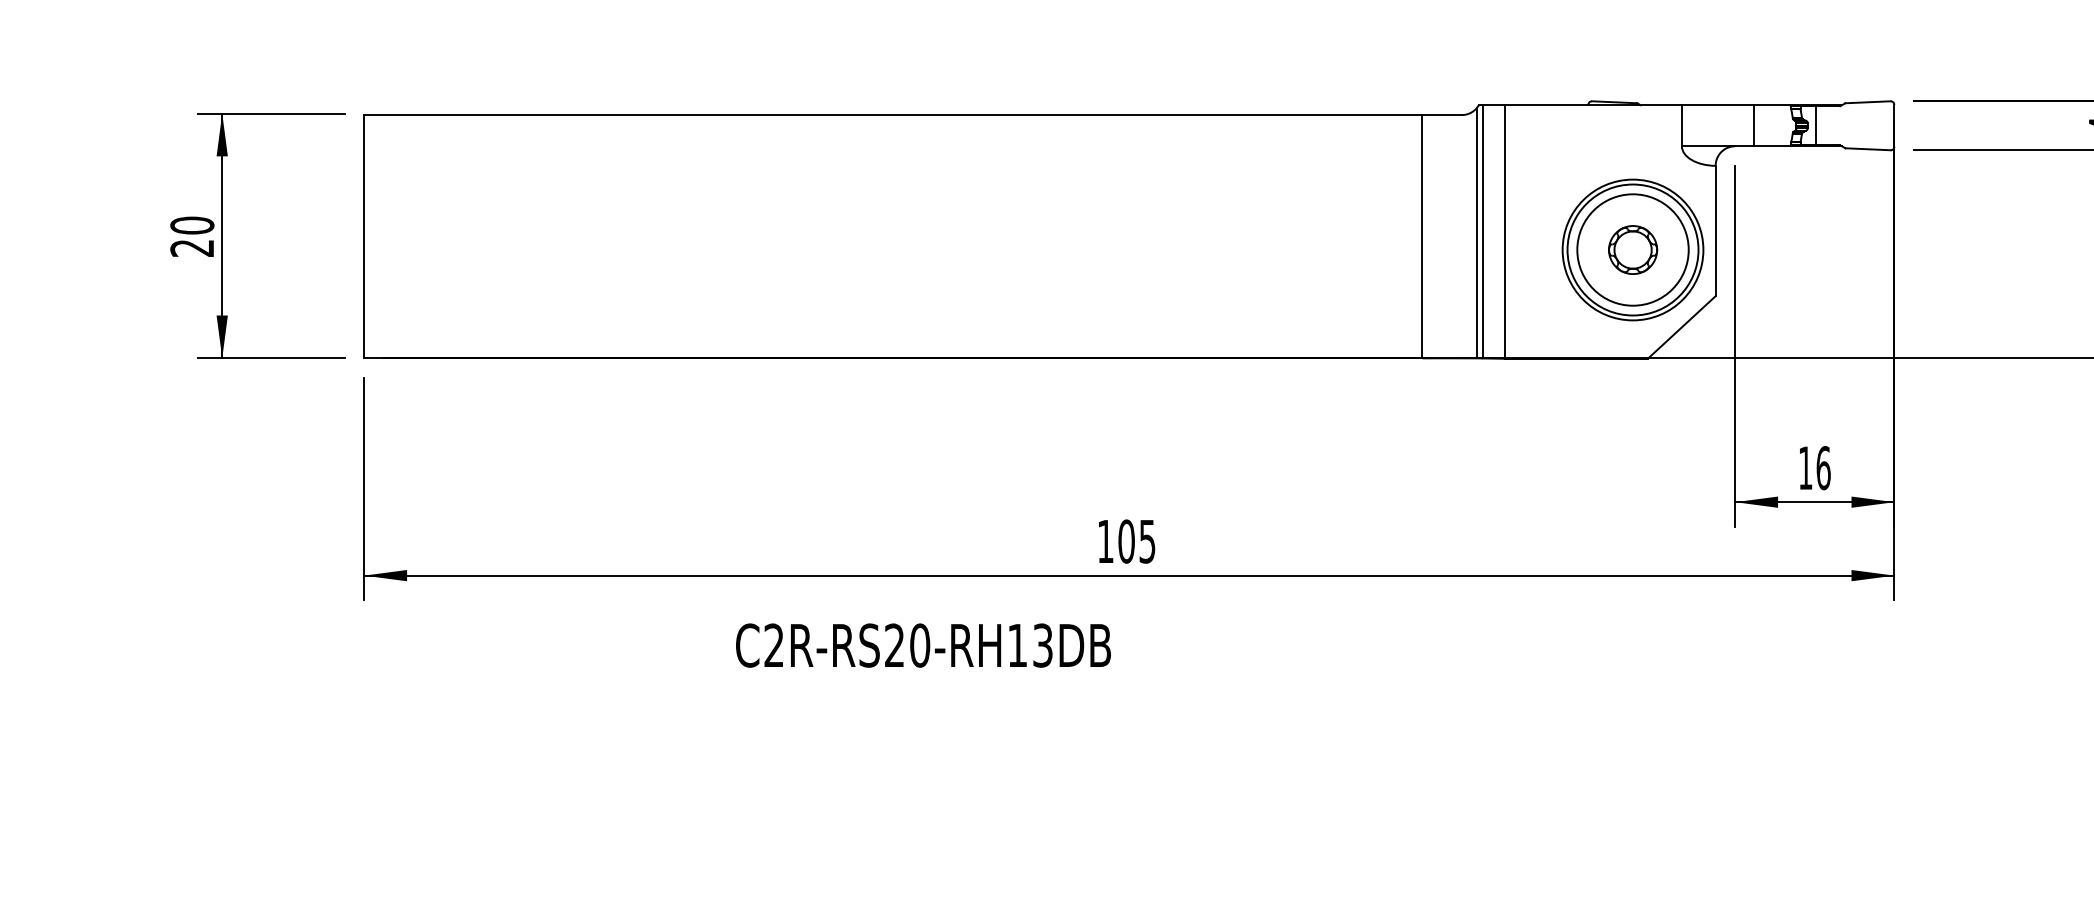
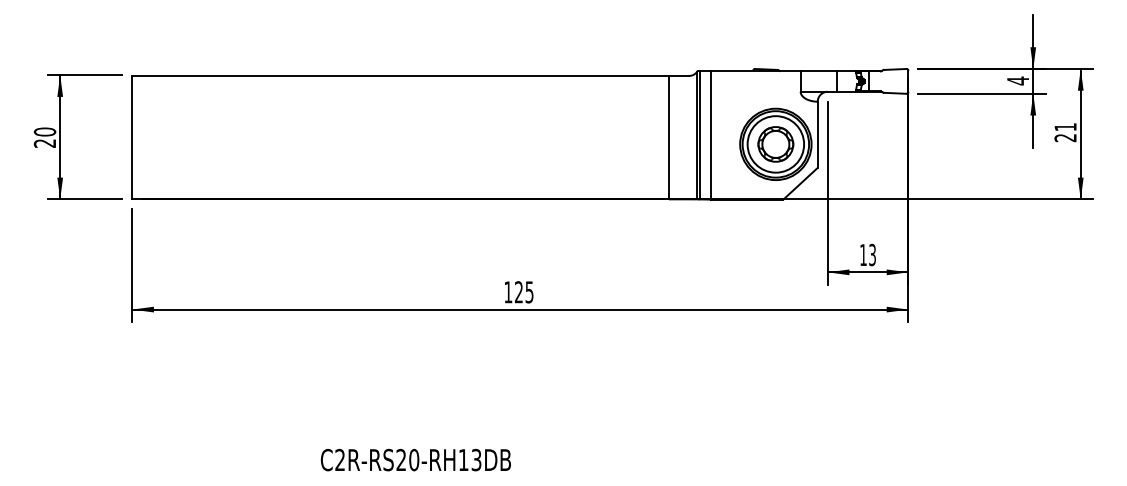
part: (1632, 250) -> (775, 144), size x1.43
text: (1823, 467) -> (872, 254), 16 -> 13
text: (1125, 541) -> (518, 292), 105 -> 125
text: (922, 644) -> (415, 459), moved

